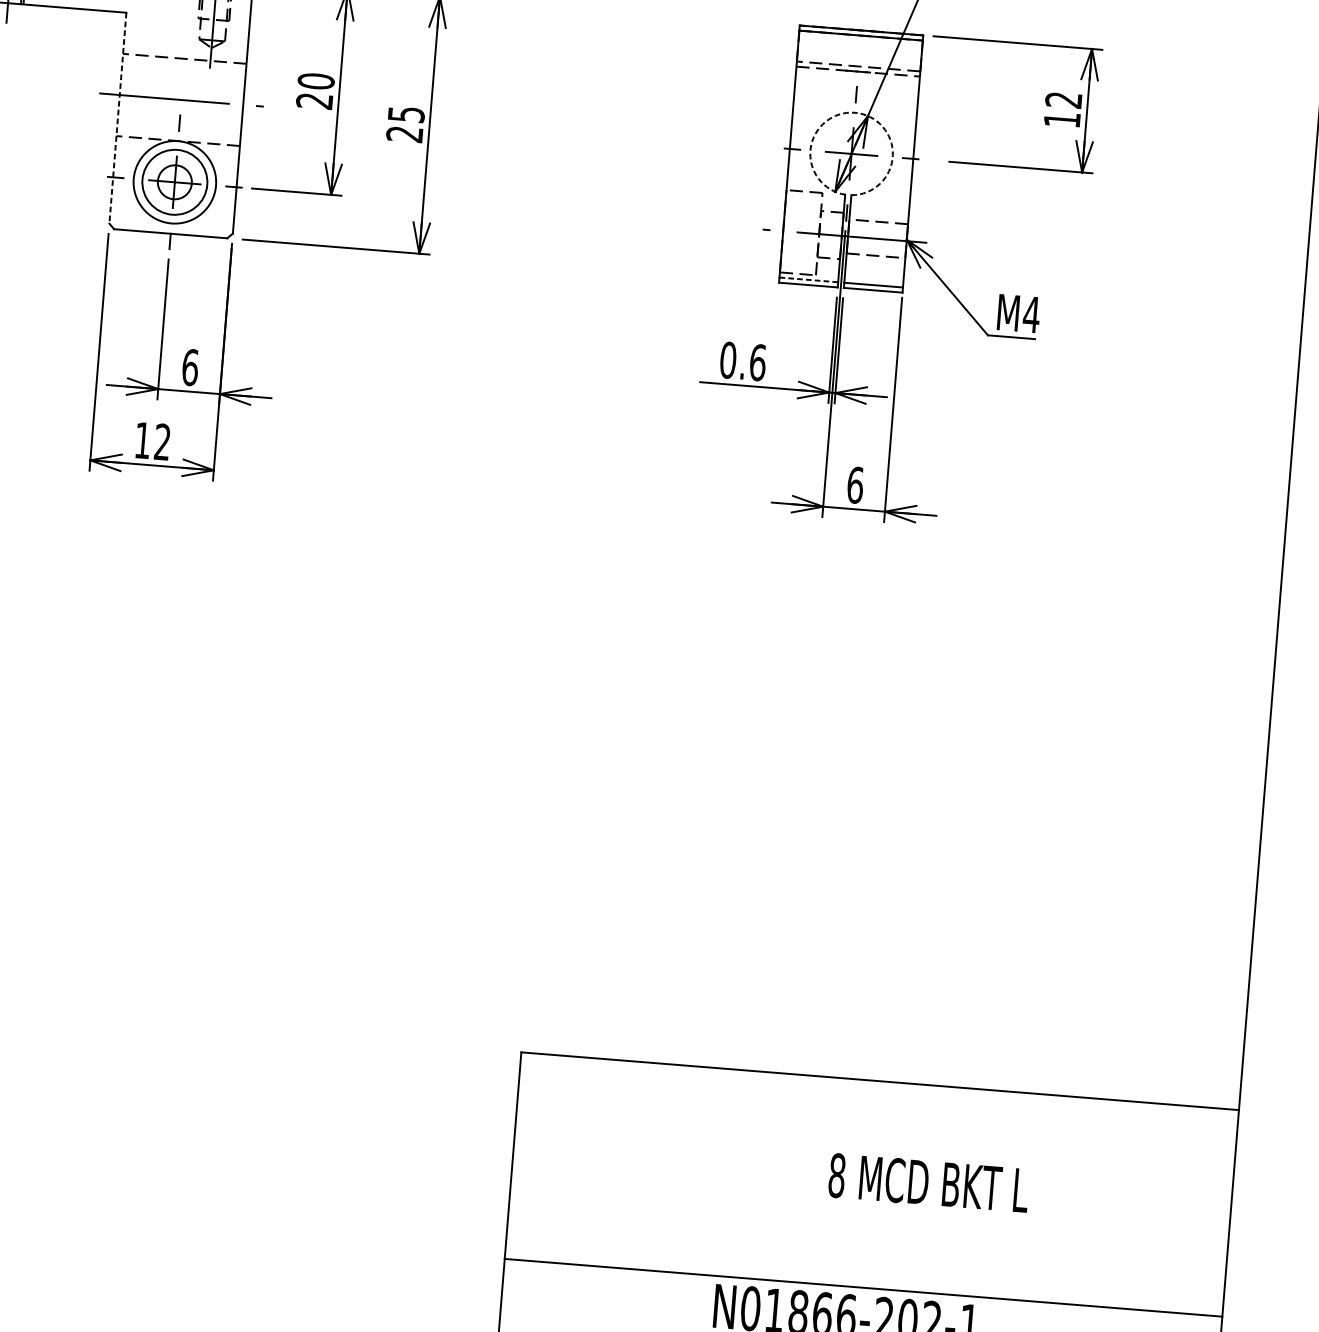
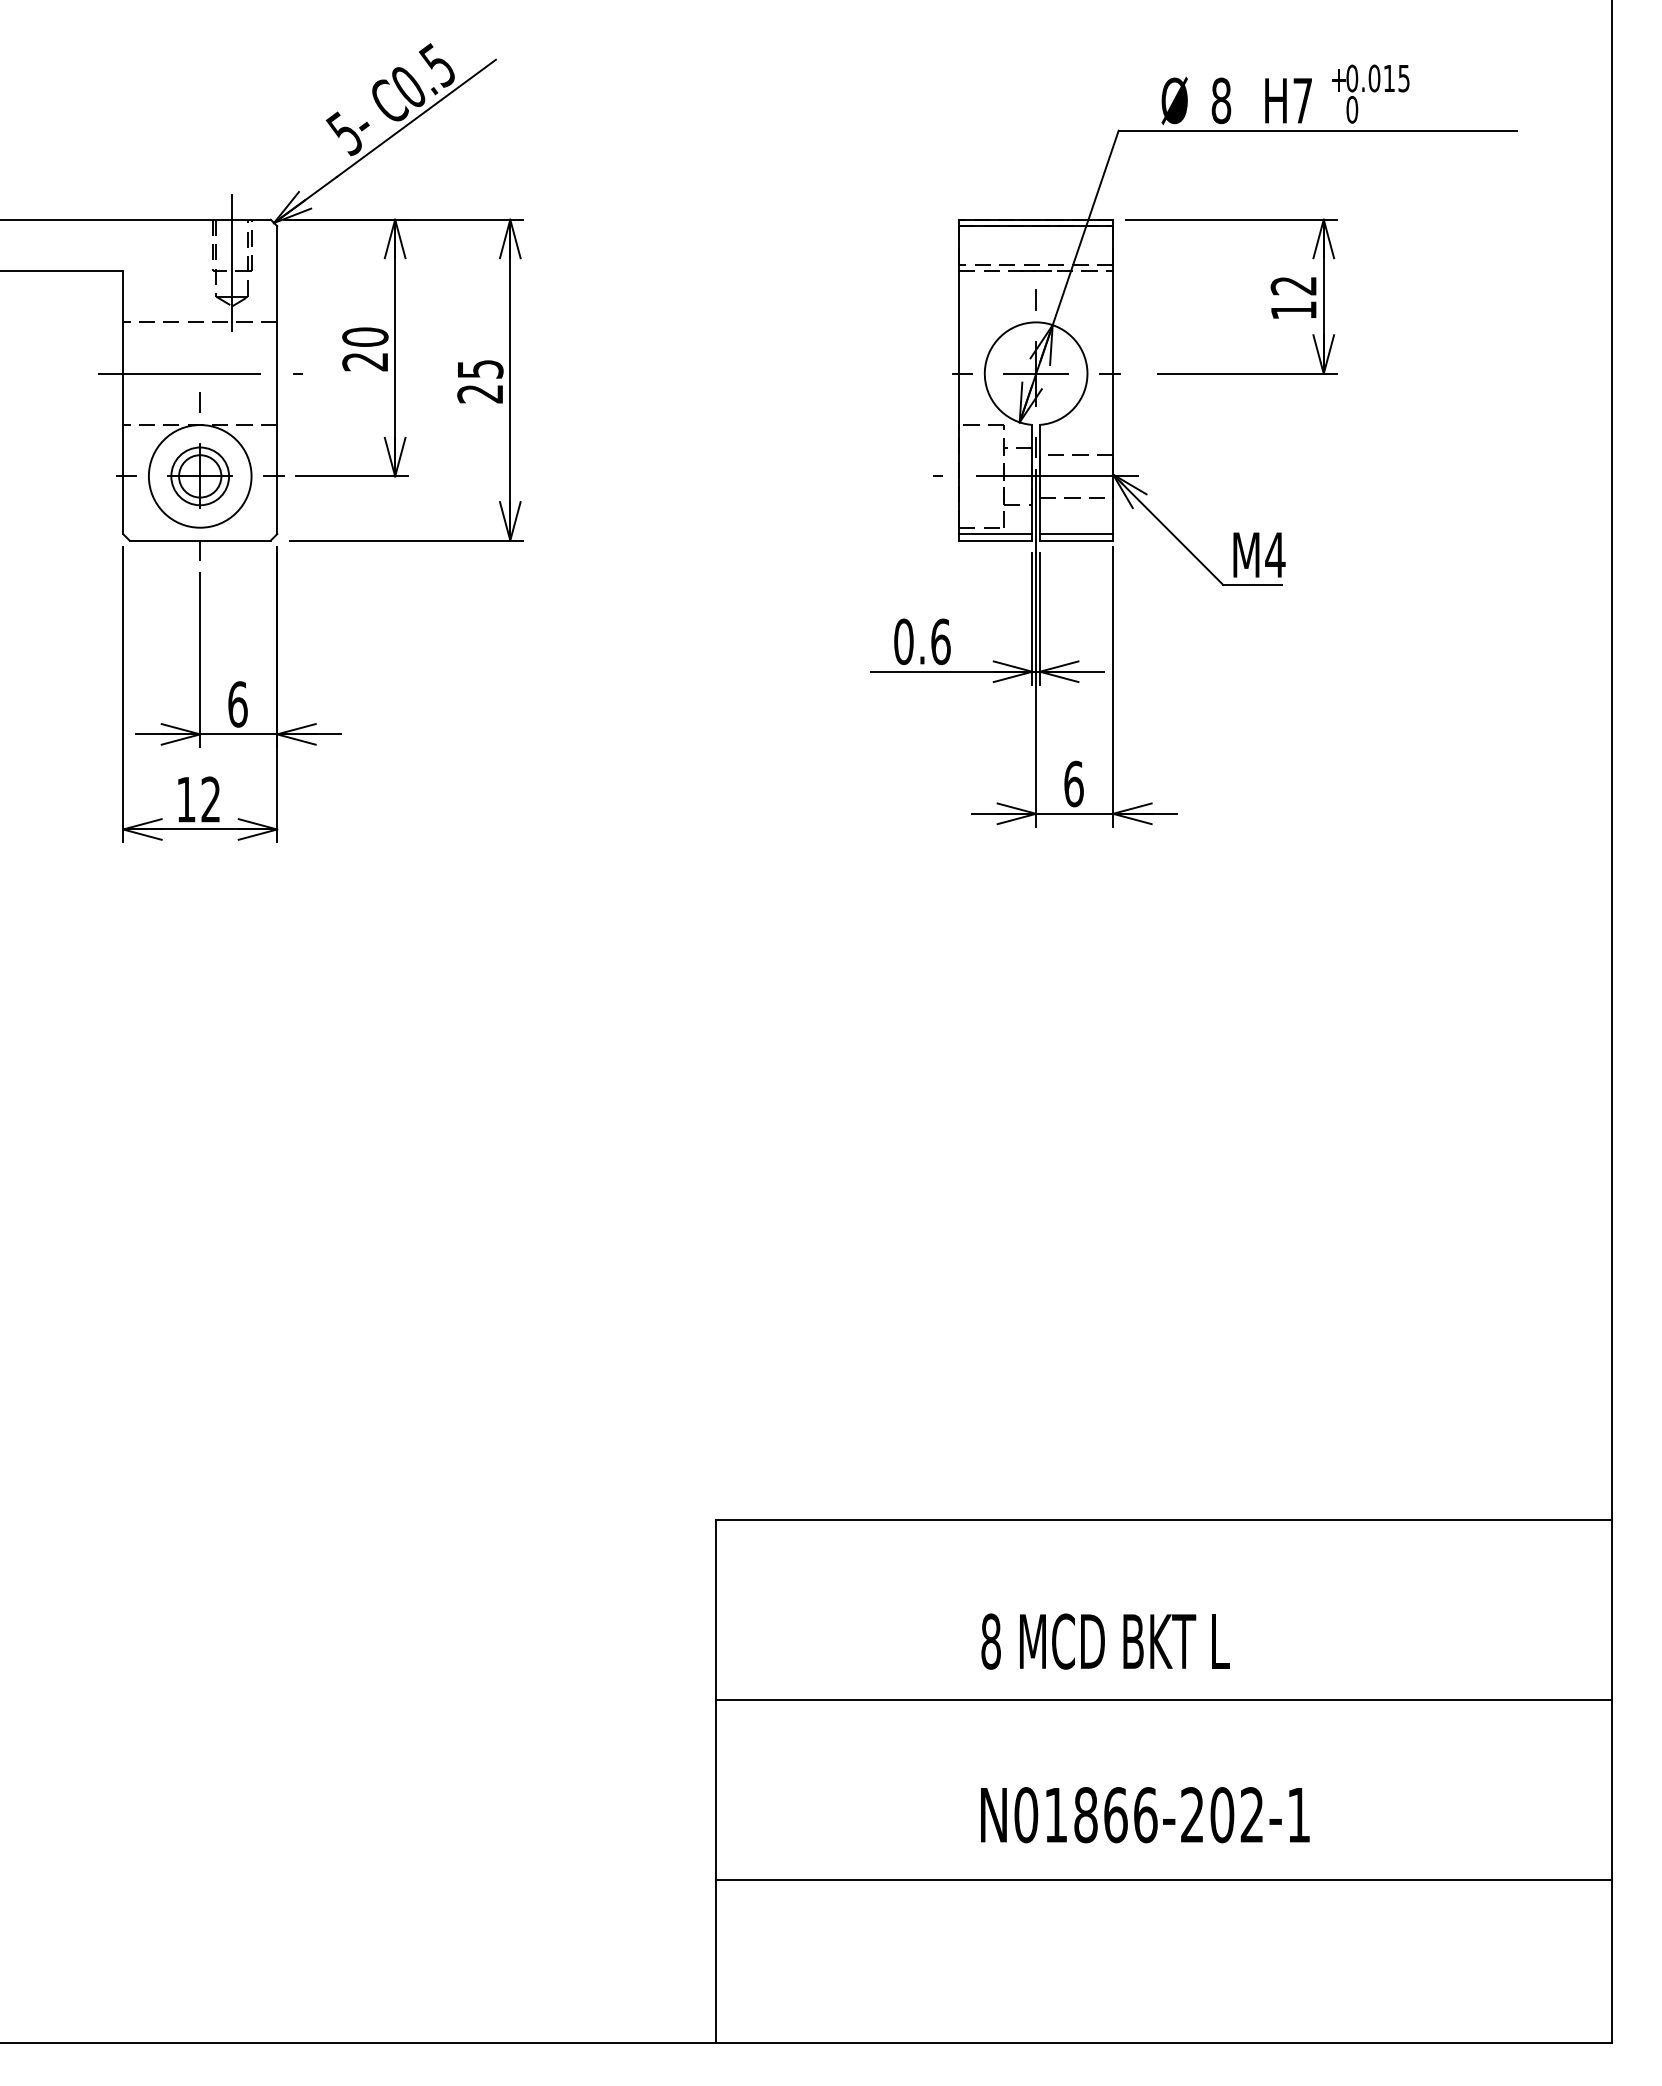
arc: (855, 112) -> (1036, 322), dashed -> solid
line: (118, 118) -> (123, 402), dashed -> solid
circle: (175, 182) -> (200, 476), size x0.71
line: (808, 280) -> (995, 534), dashed -> solid
text: (928, 1182) -> (1105, 1641), moved
line: (863, 1287) -> (1163, 1699), moved

